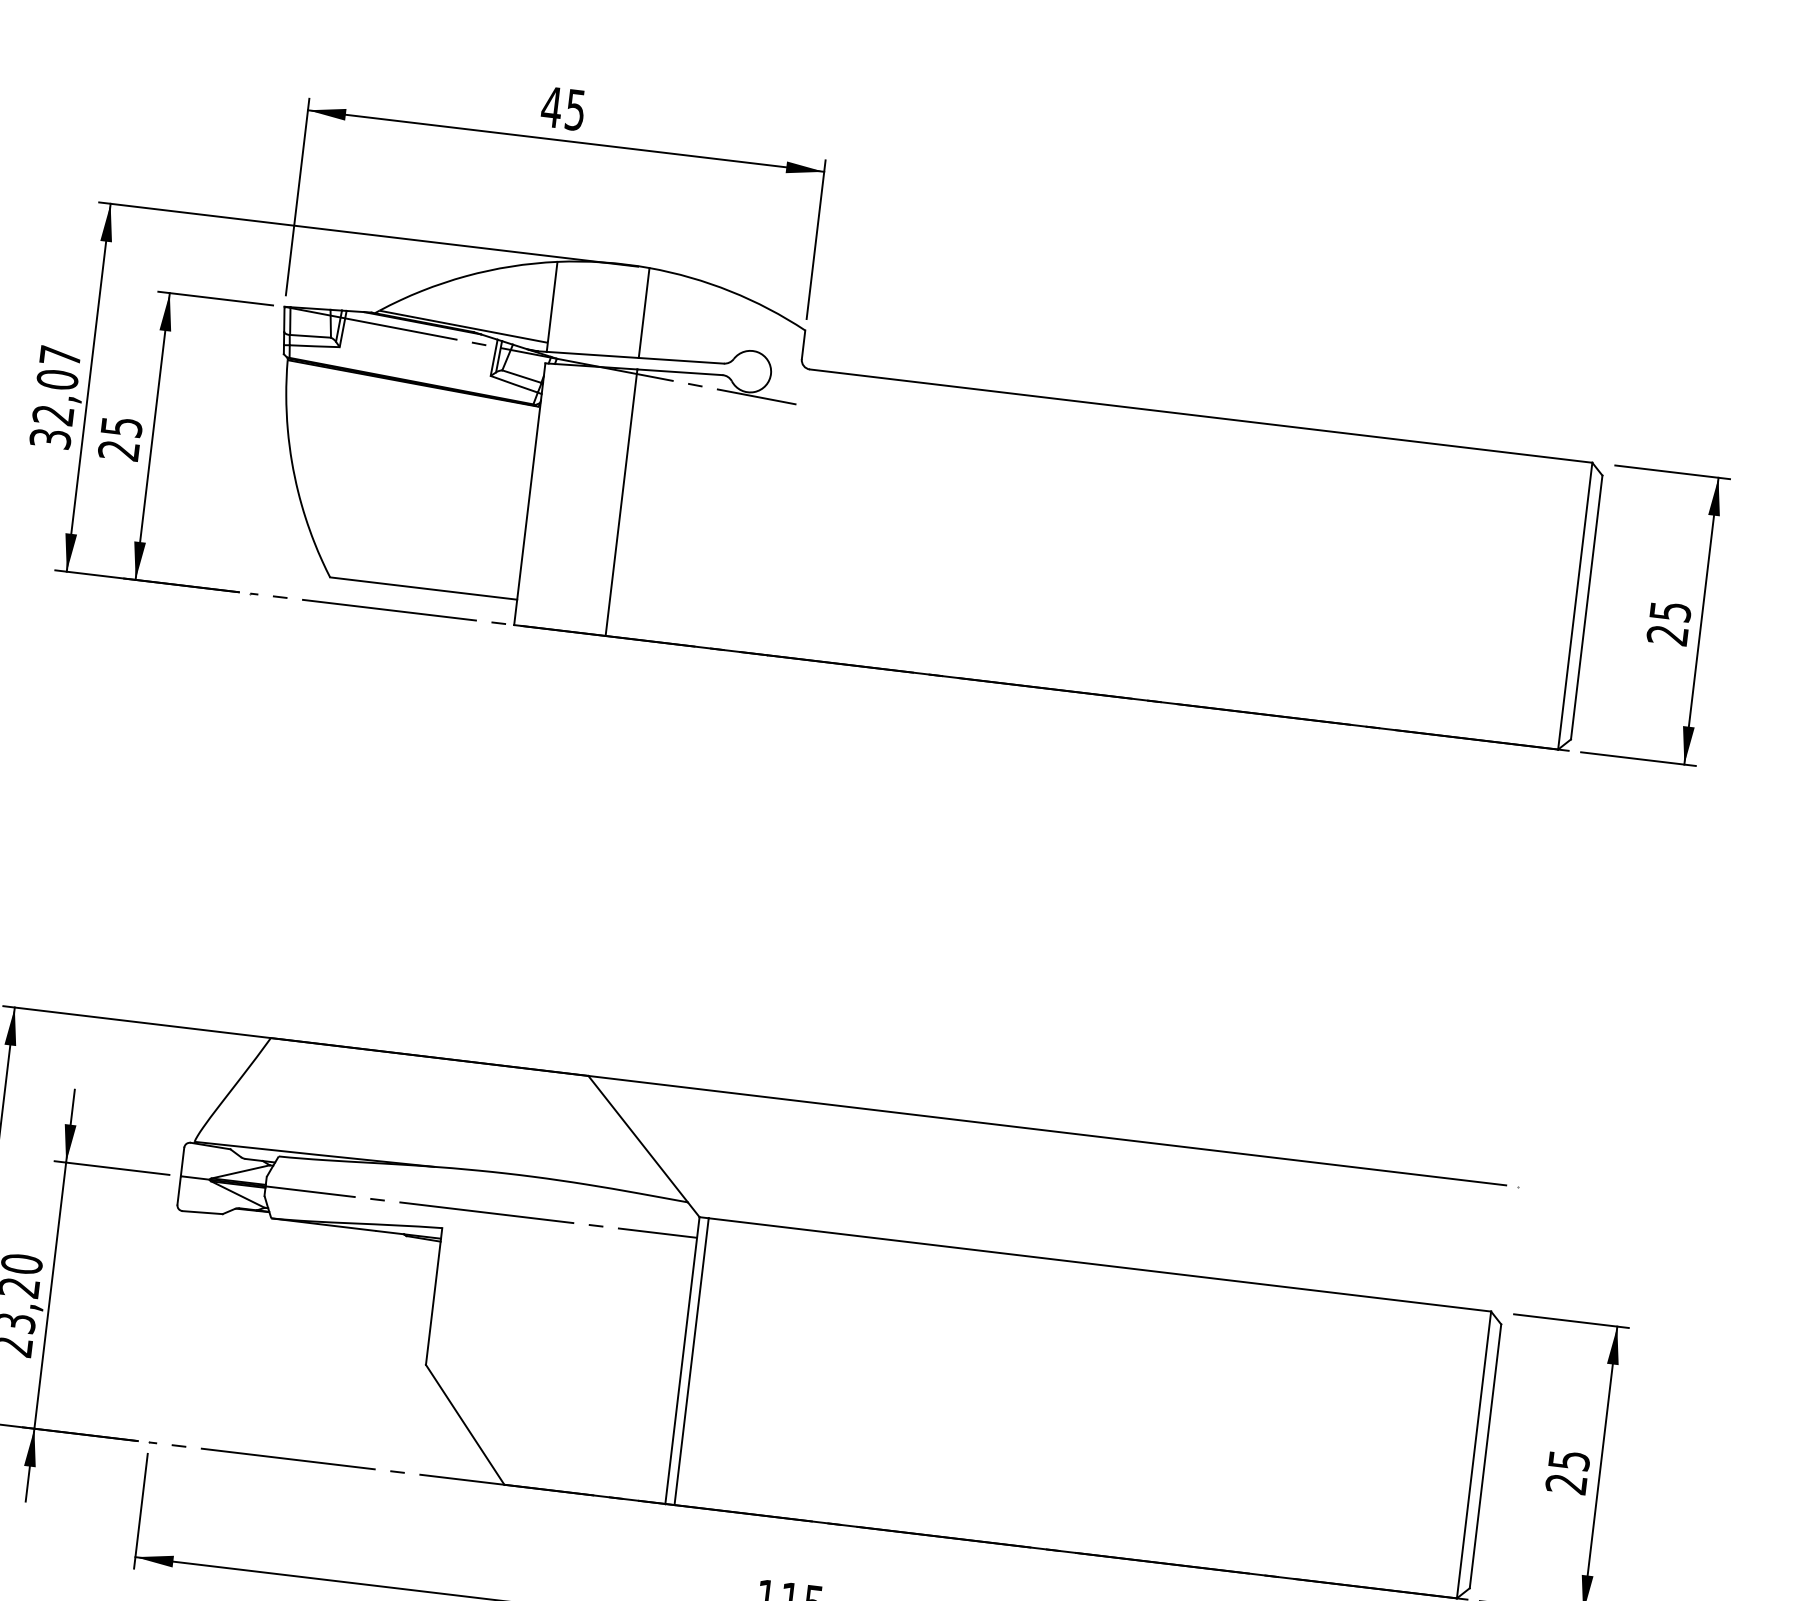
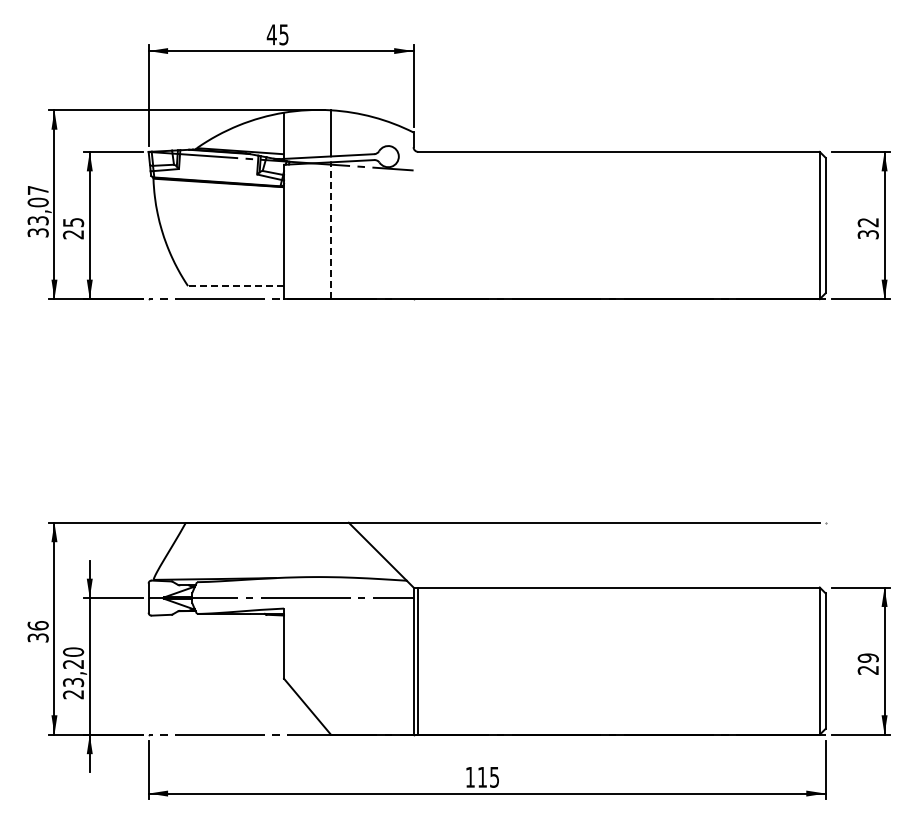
text: (53, 414) -> (38, 220), 32,07 -> 33,07
line: (620, 502) -> (330, 230), solid -> dashed
line: (422, 589) -> (235, 286), solid -> dashed
text: (1667, 623) -> (867, 228), 25 -> 32
text: (1567, 1458) -> (867, 657), 25 -> 29

